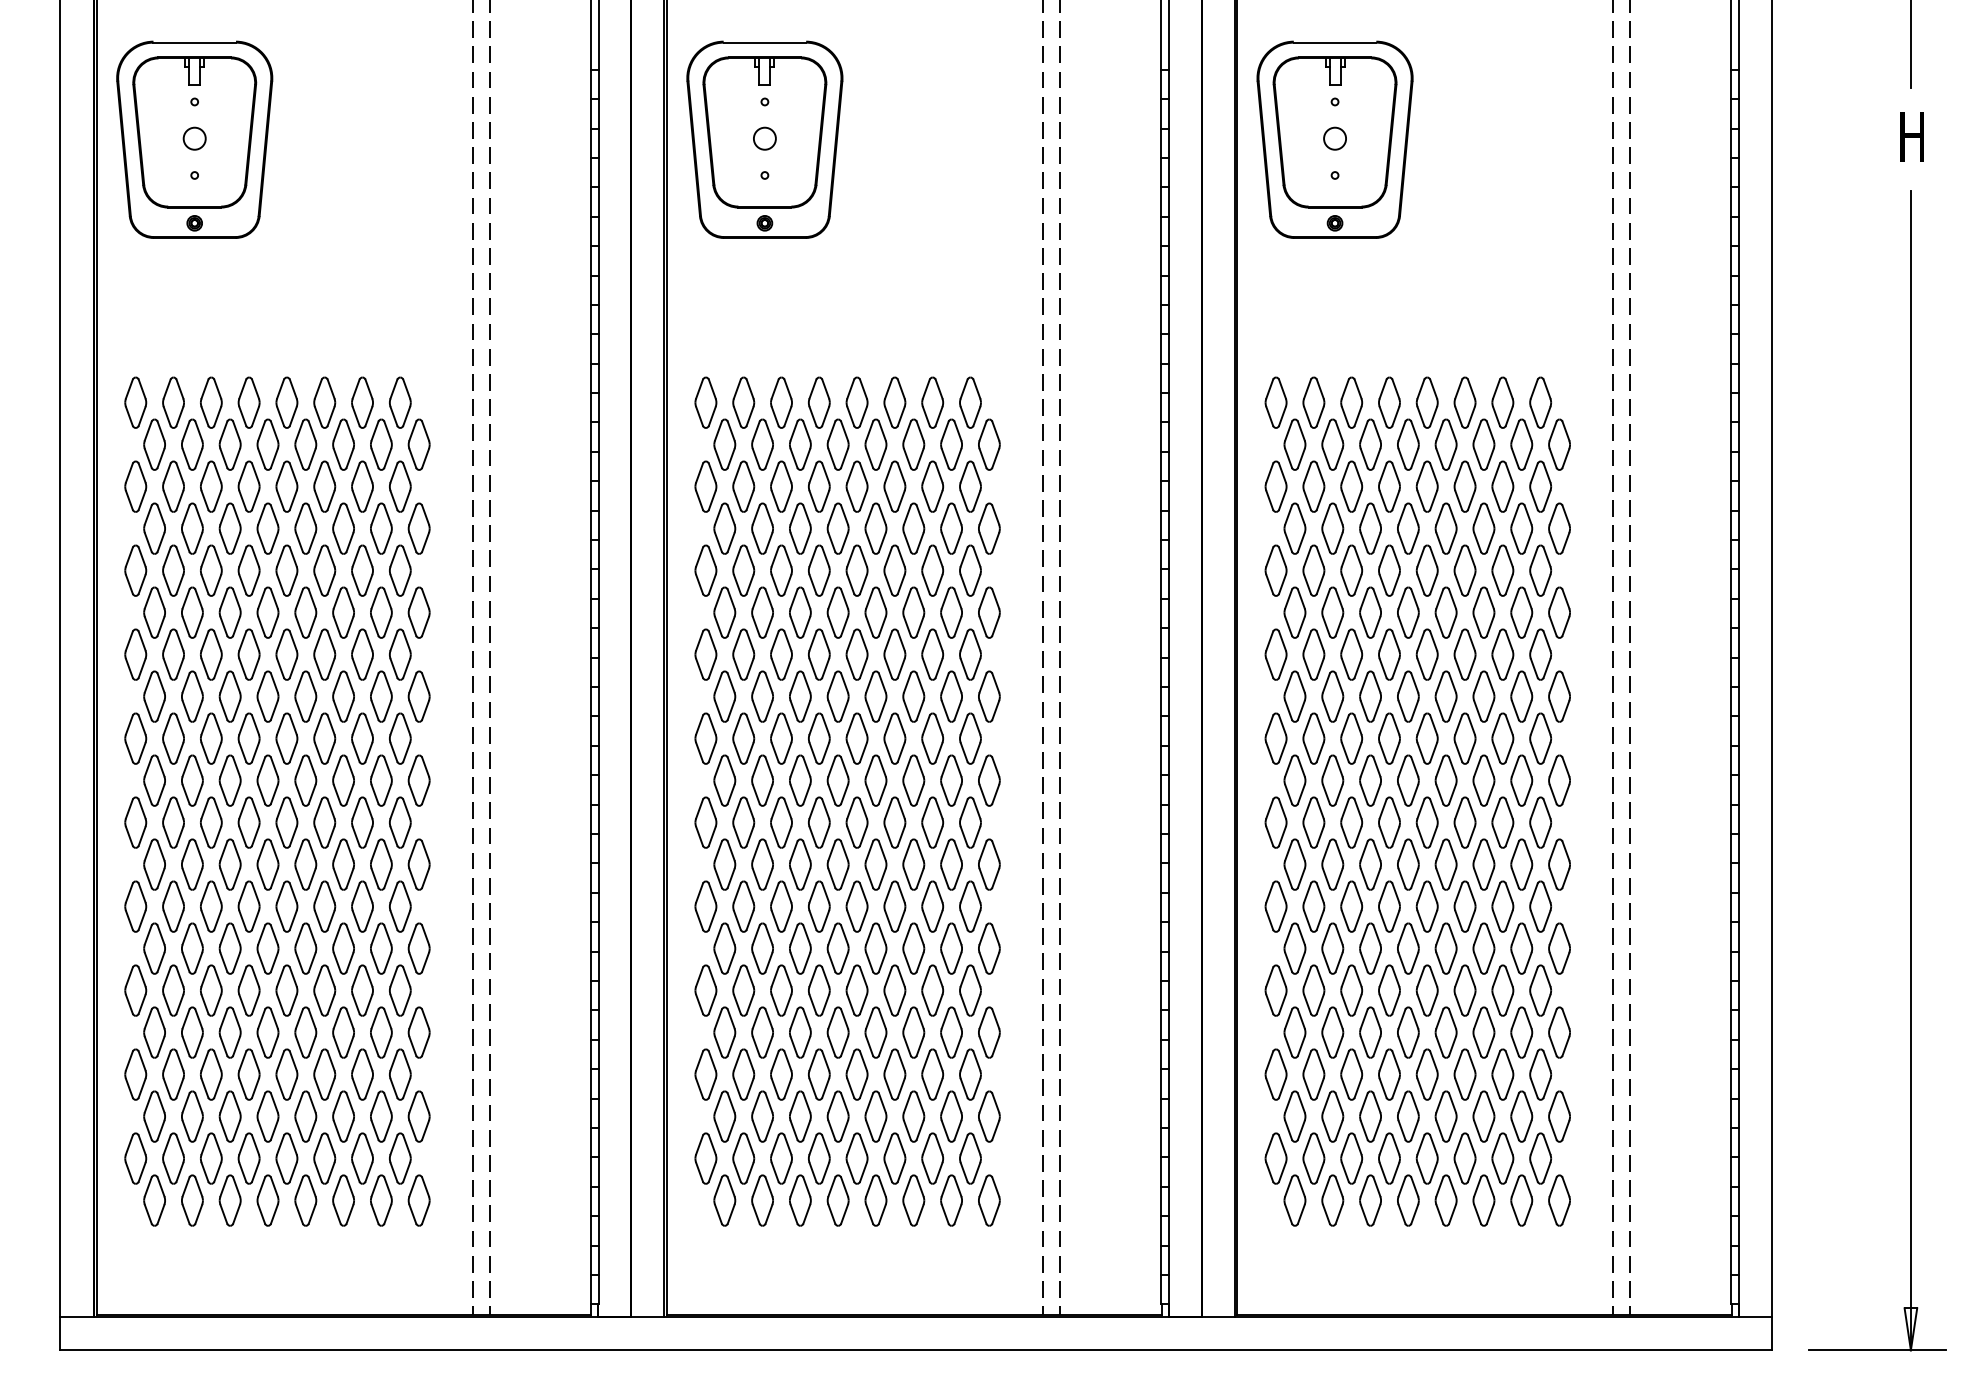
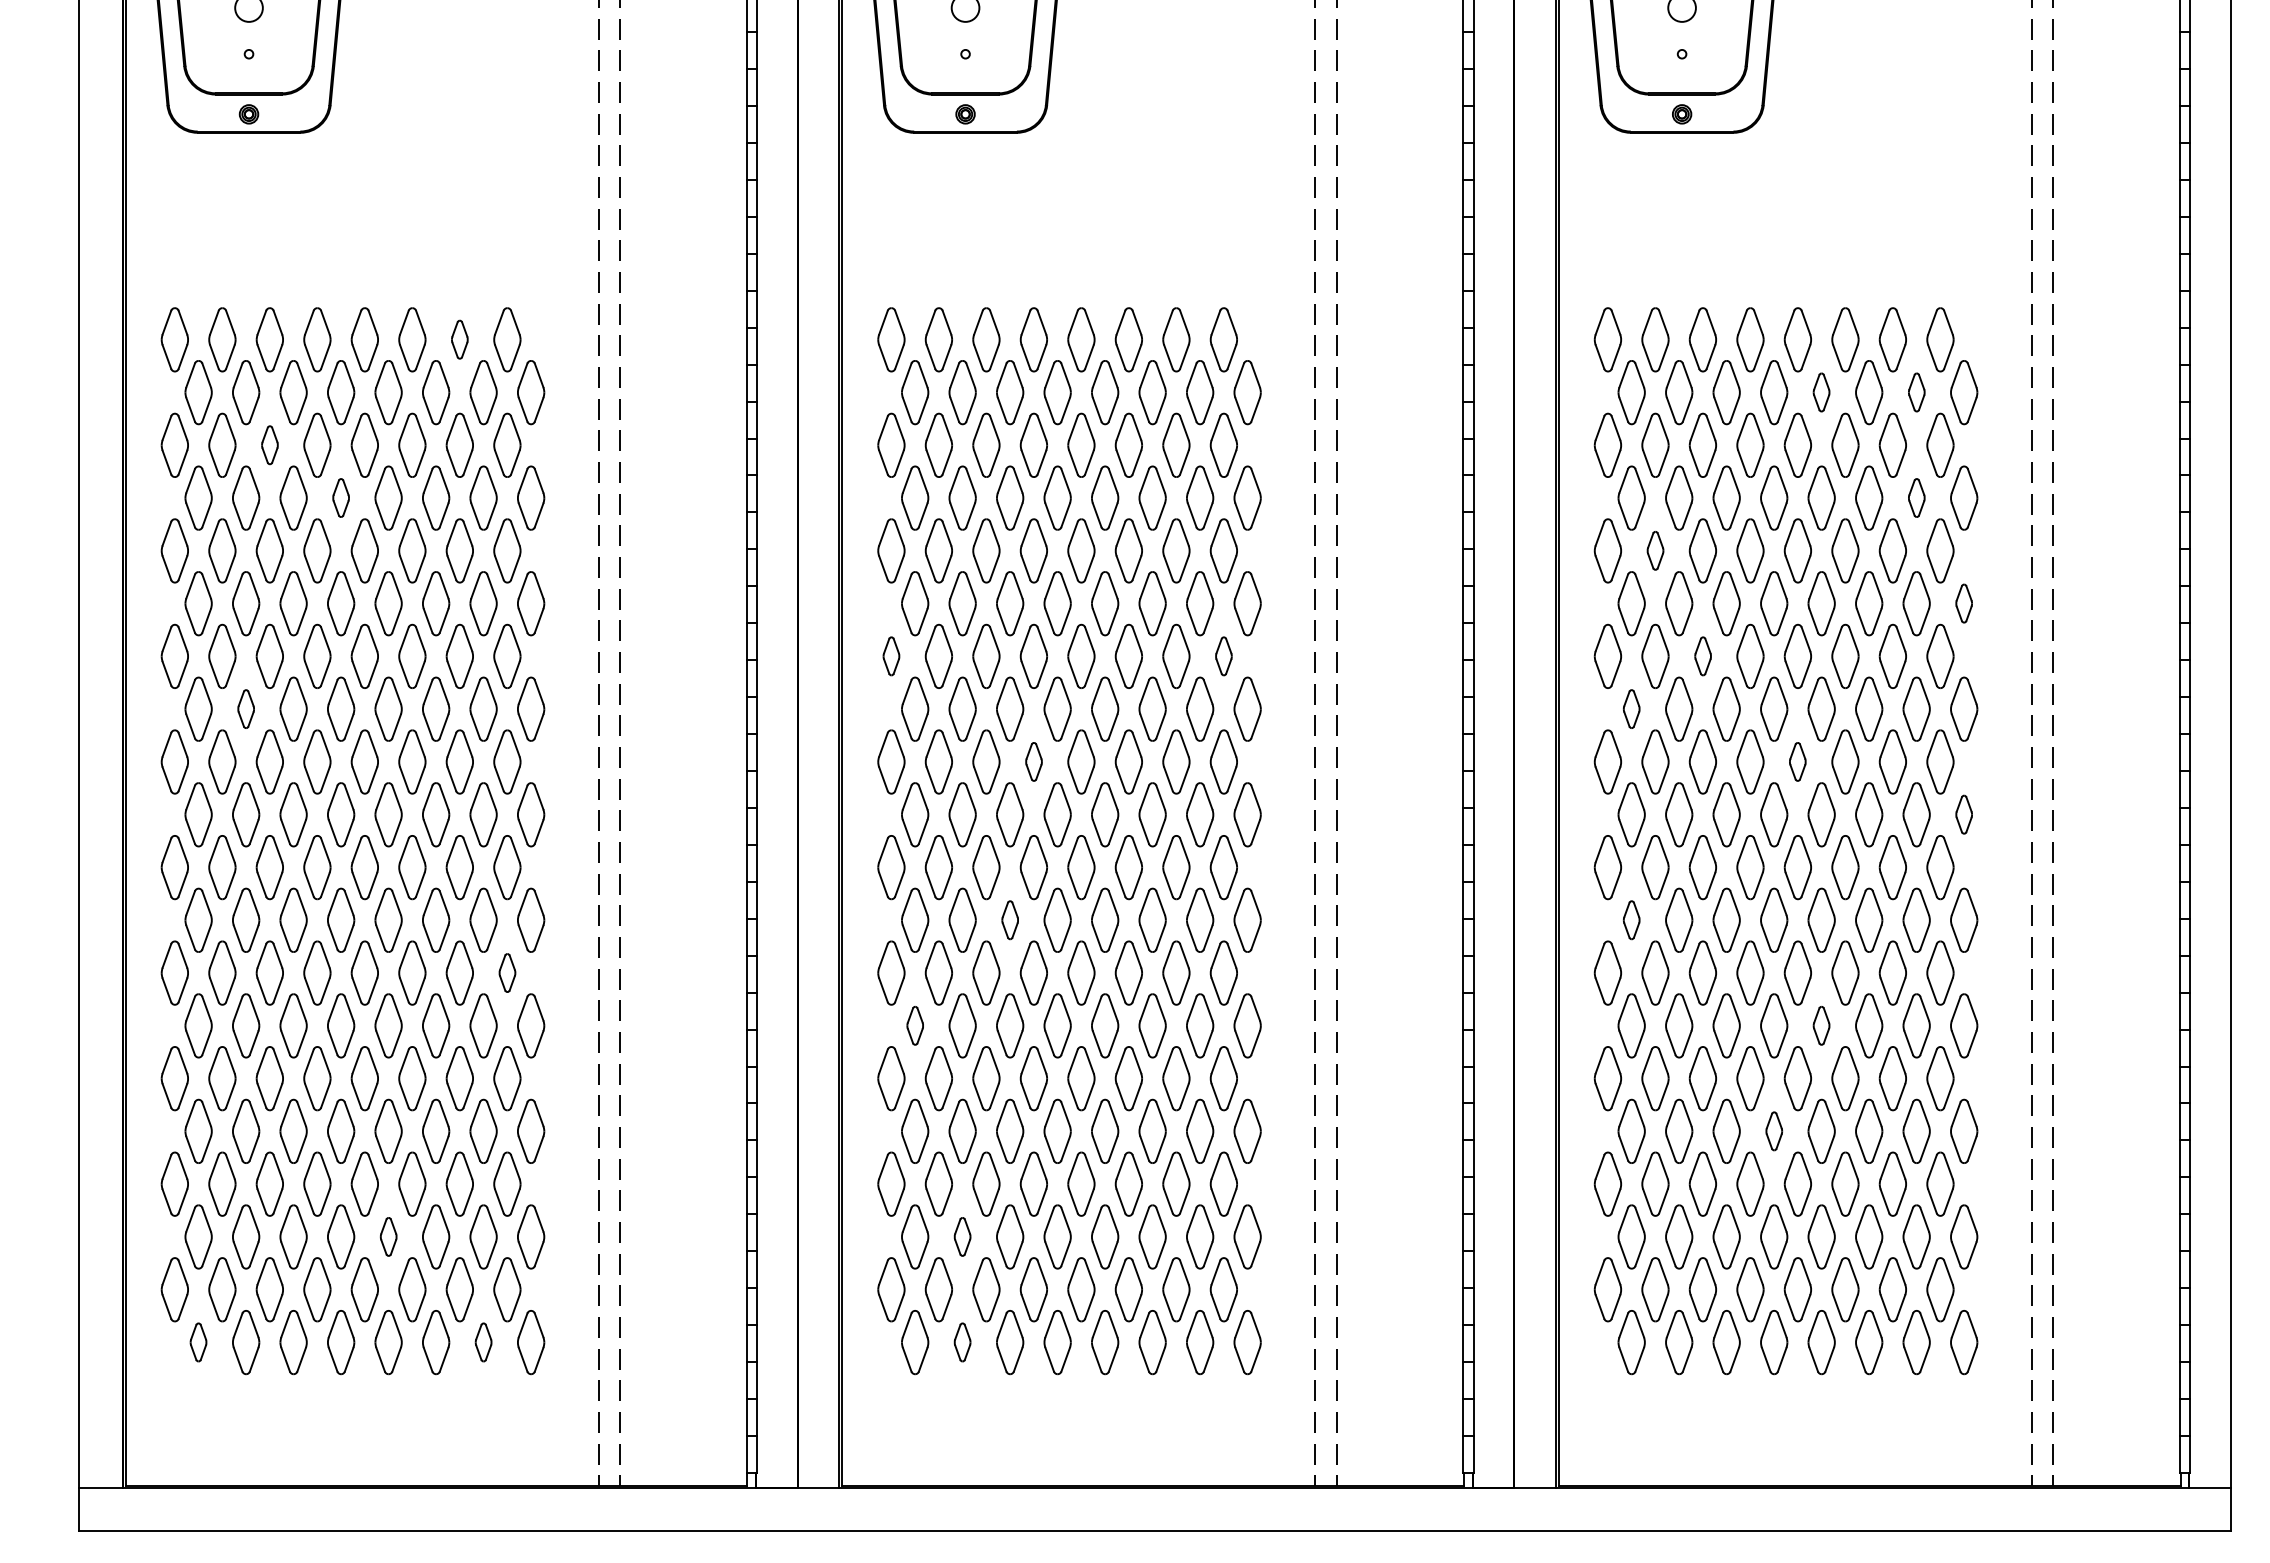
part: (362, 402) -> (459, 339), size x0.6
part: (1445, 444) -> (1820, 392), size x0.6
part: (1521, 444) -> (1916, 392), size x0.6
part: (211, 486) -> (270, 445), size x0.6
part: (267, 528) -> (340, 497), size x0.6
part: (1521, 528) -> (1916, 497), size x0.6
part: (1313, 570) -> (1654, 550), size x0.6
part: (1559, 612) -> (1964, 603), size x0.6
part: (705, 654) -> (890, 656), size x0.6
part: (970, 654) -> (1223, 656), size x0.6
part: (1351, 654) -> (1702, 656), size x0.6
part: (192, 696) -> (246, 709), size x0.6
part: (1294, 696) -> (1631, 709), size x0.6
part: (819, 738) -> (1034, 761), size x0.6
part: (1426, 738) -> (1796, 761), size x0.6
part: (1559, 780) -> (1964, 814), size x0.6
part: (800, 864) -> (1010, 920), size x0.6
part: (1294, 864) -> (1631, 920), size x0.6
part: (400, 906) -> (507, 972), size x0.6
part: (724, 948) -> (914, 1025), size x0.6
part: (1445, 948) -> (1820, 1025), size x0.6
part: (1408, 1032) -> (1774, 1131), size x0.6
part: (305, 1116) -> (388, 1236), size x0.6
part: (762, 1116) -> (962, 1236), size x0.6
part: (154, 1200) -> (198, 1342), size x0.6
part: (381, 1200) -> (483, 1342), size x0.6
part: (762, 1200) -> (962, 1342), size x0.6

